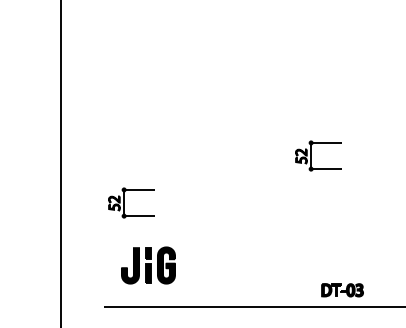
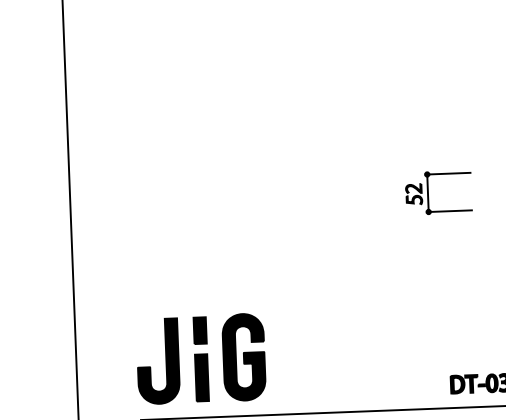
part: (124, 202) -> (163, 270), removed
part: (148, 265) -> (201, 358), size x1.67

